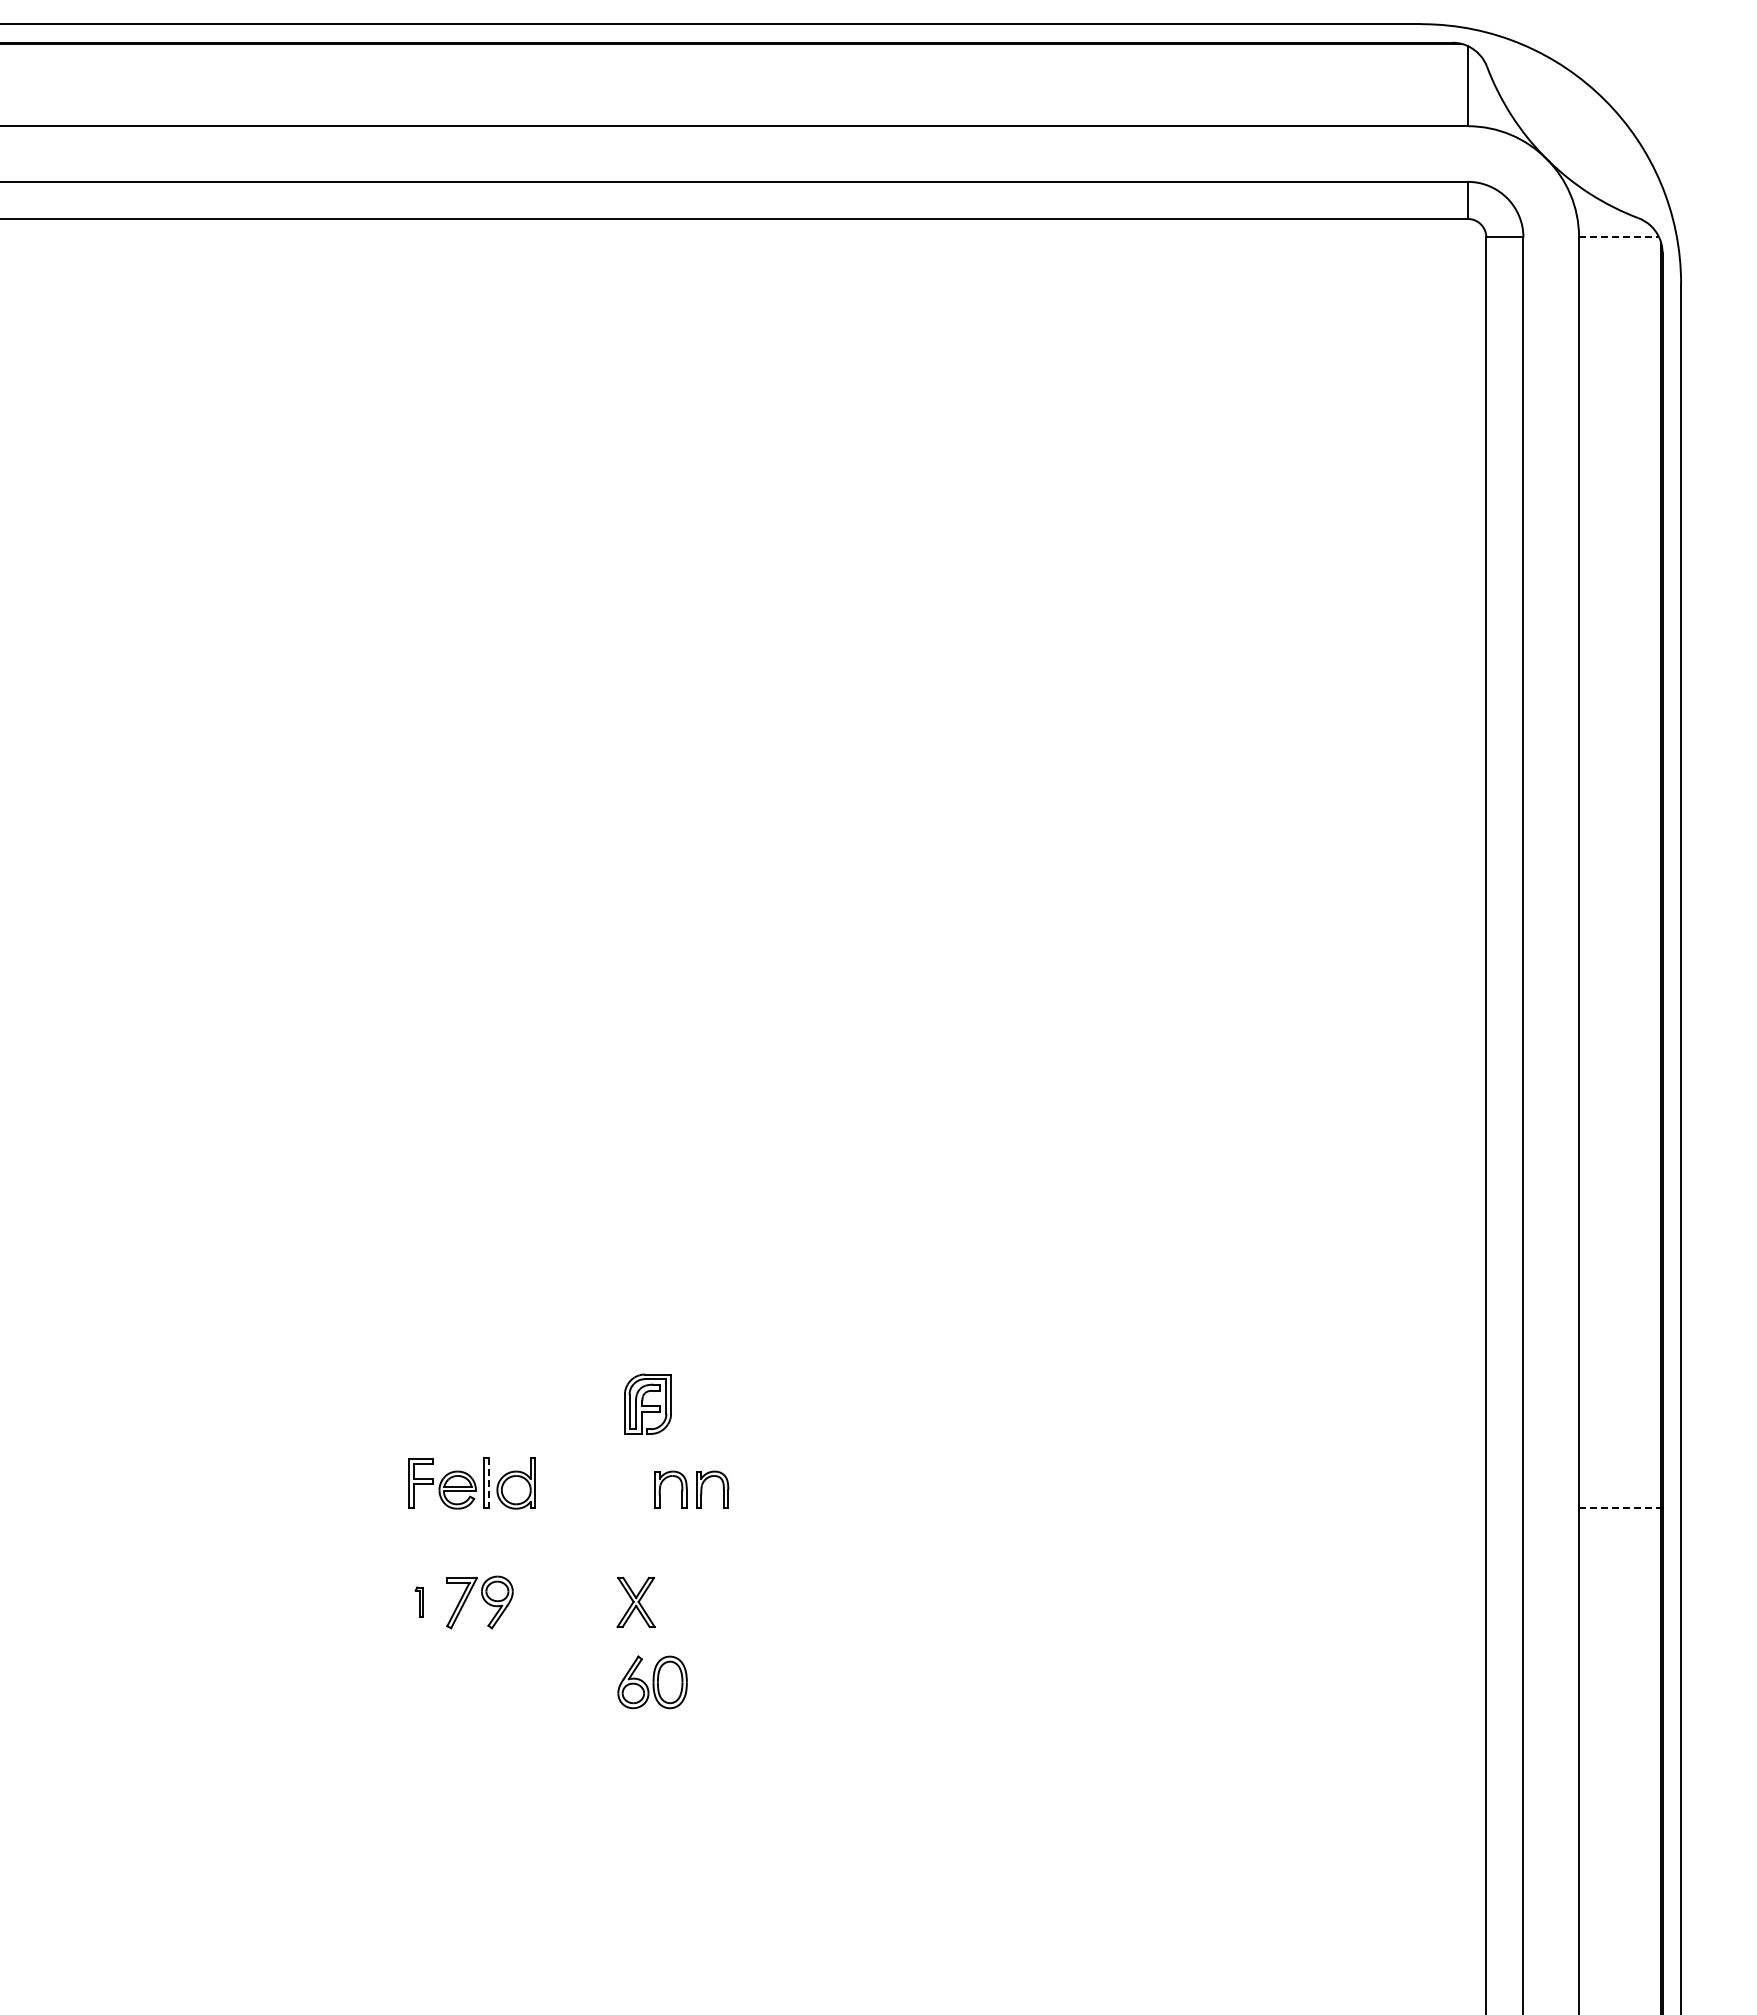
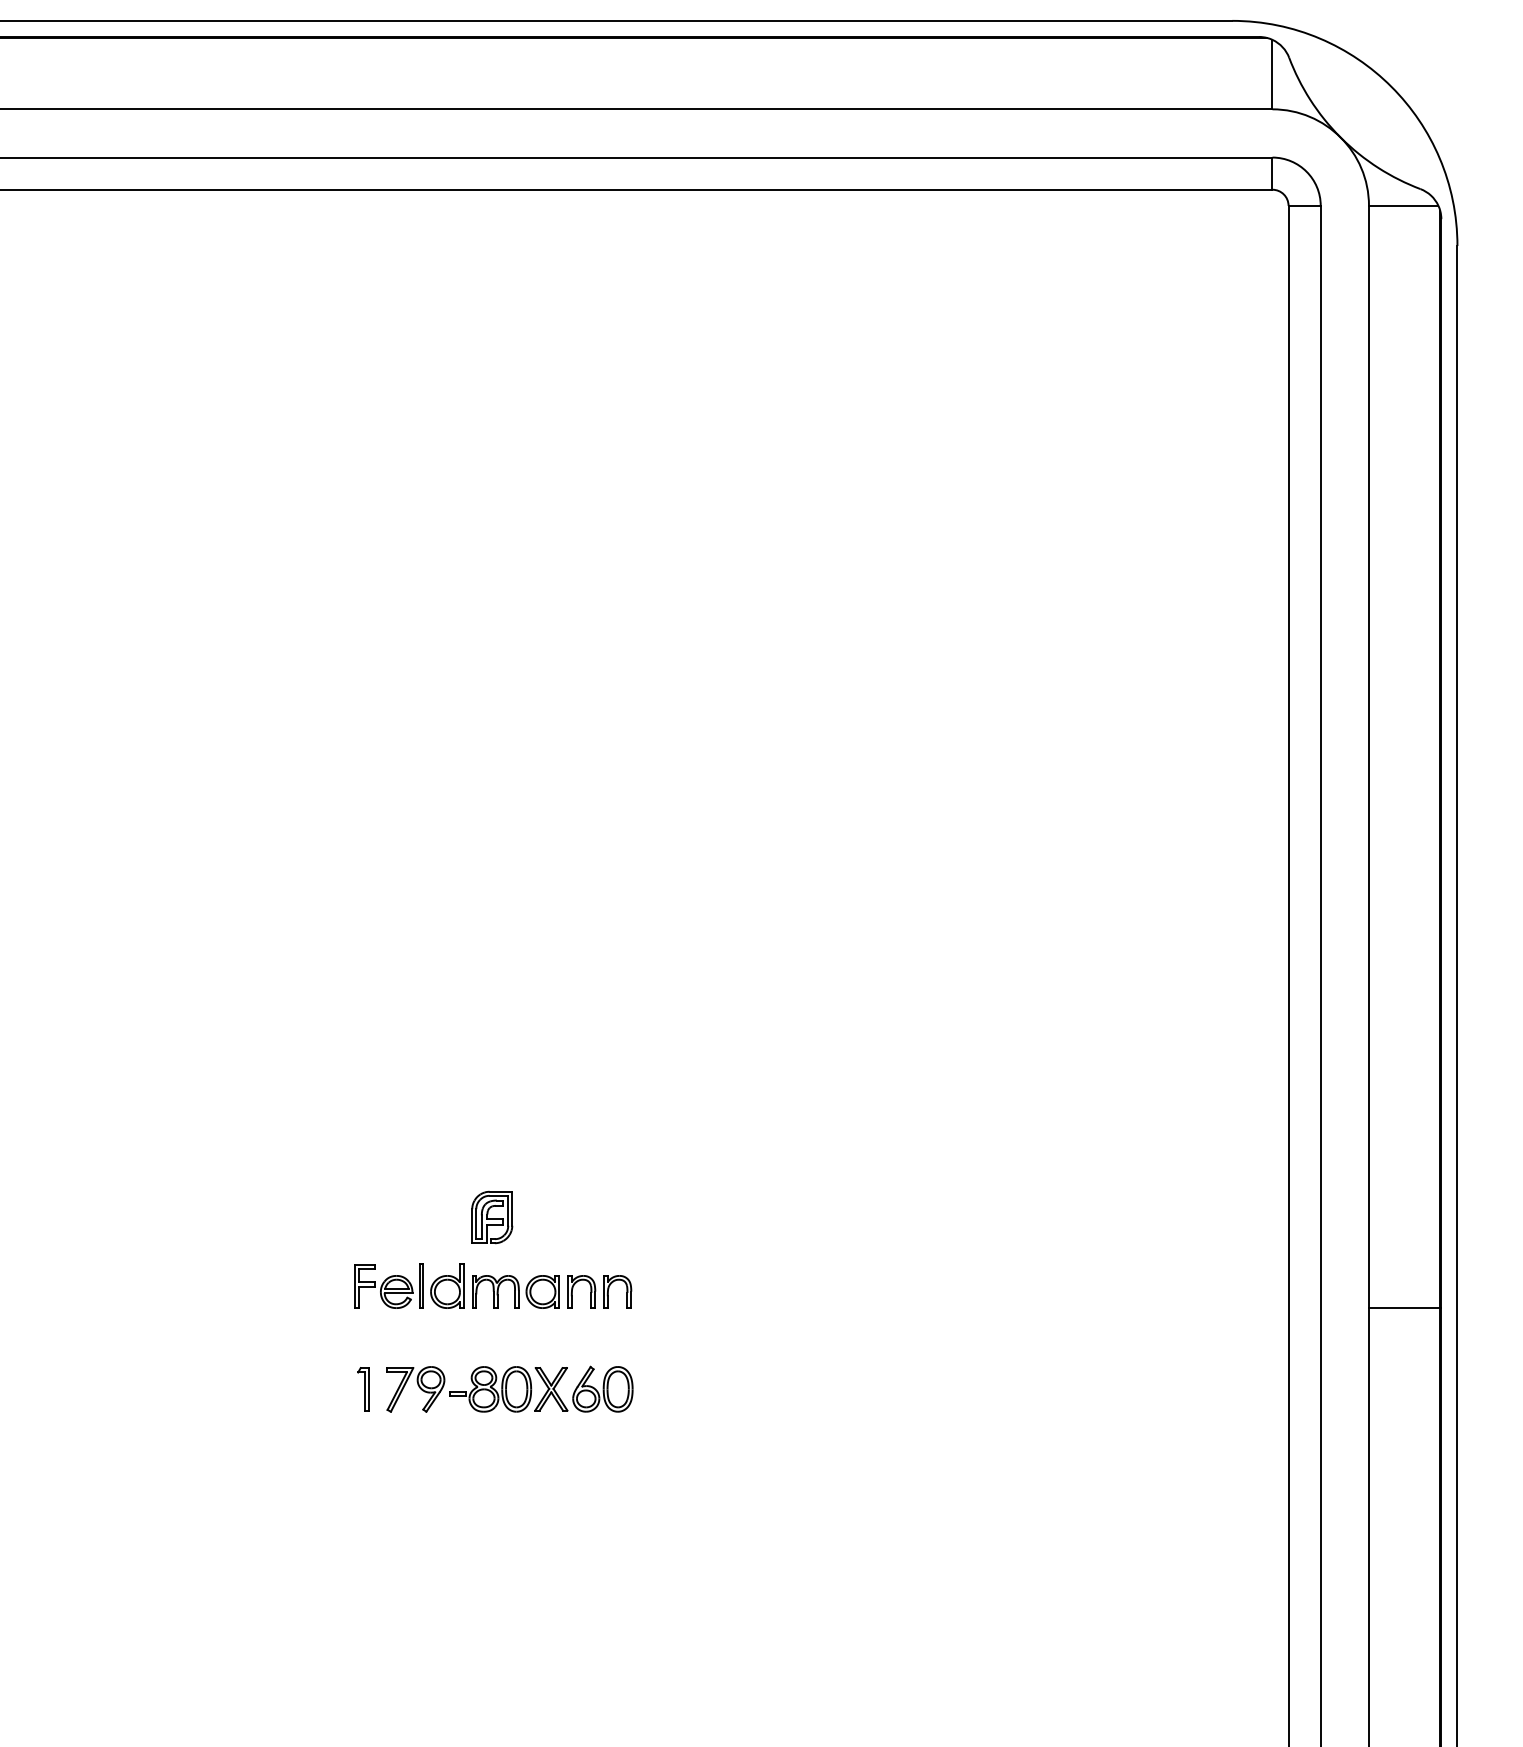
line: (1619, 237) -> (1404, 205), dashed -> solid
part: (647, 1403) -> (491, 1216), moved
line: (488, 1483) -> (423, 1286), dashed -> solid
part: (594, 1489) -> (515, 1291), added
line: (1620, 1508) -> (1404, 1307), dashed -> solid
part: (418, 1601) -> (362, 1388), size x1.67
part: (565, 1602) -> (490, 1389), added
part: (652, 1682) -> (602, 1389), moved

